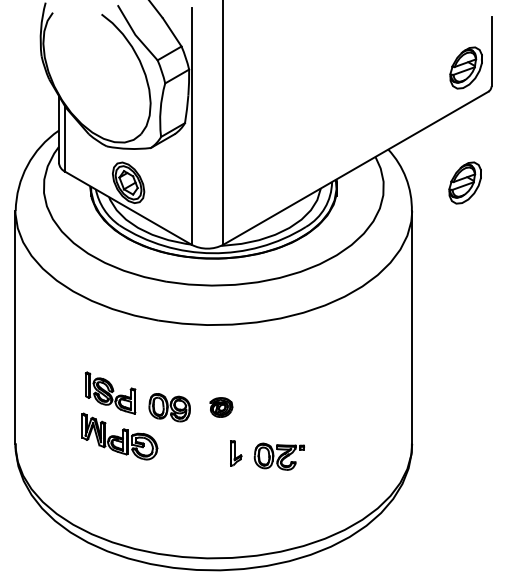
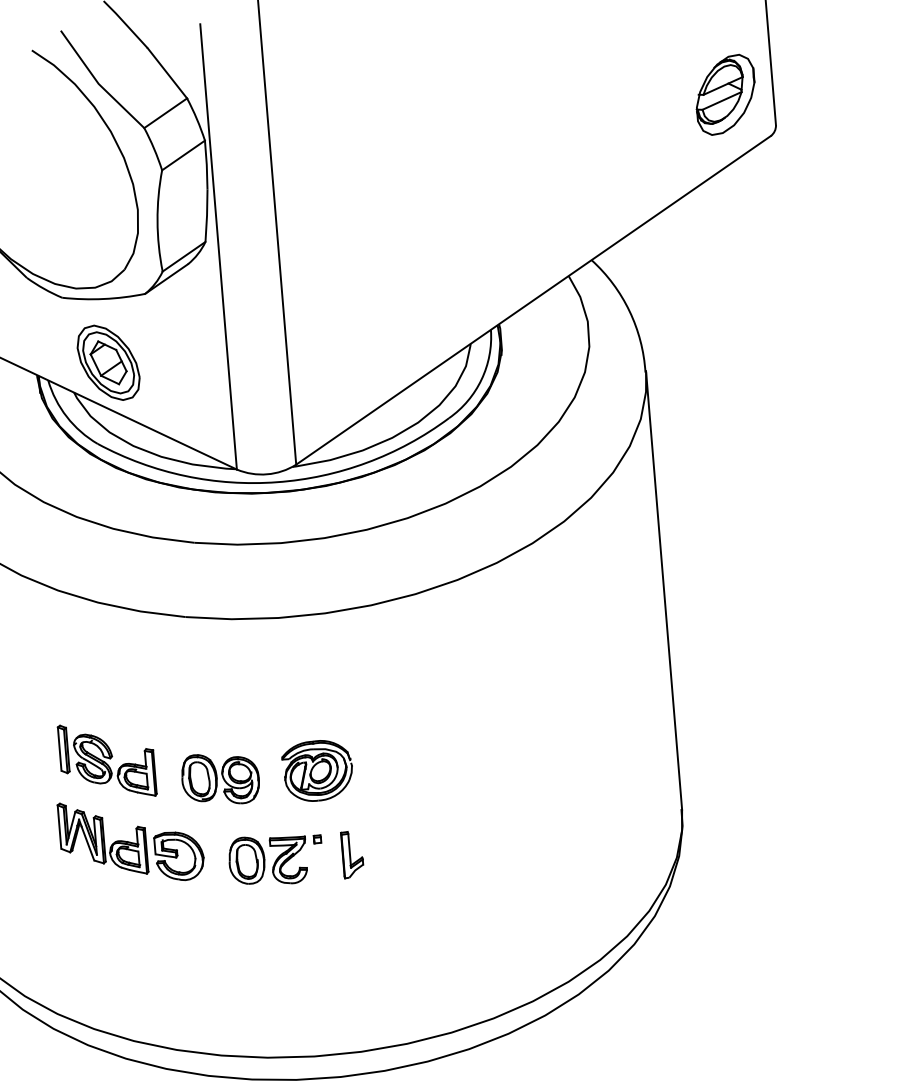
part: (464, 182) -> (739, 310), removed
part: (221, 407) -> (317, 770), size x1.67
part: (278, 456) -> (274, 859), moved

